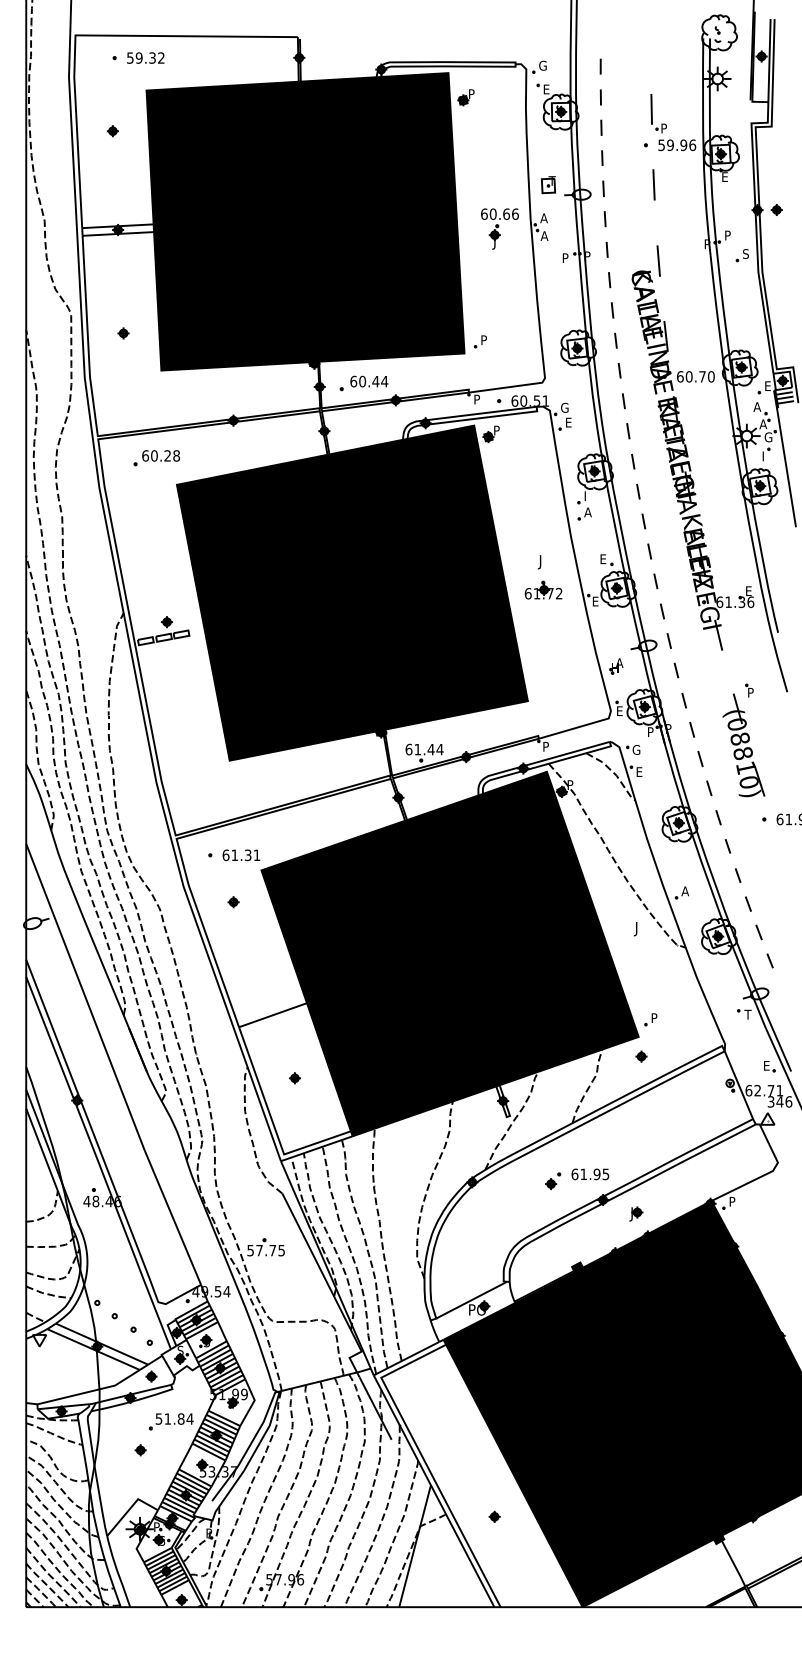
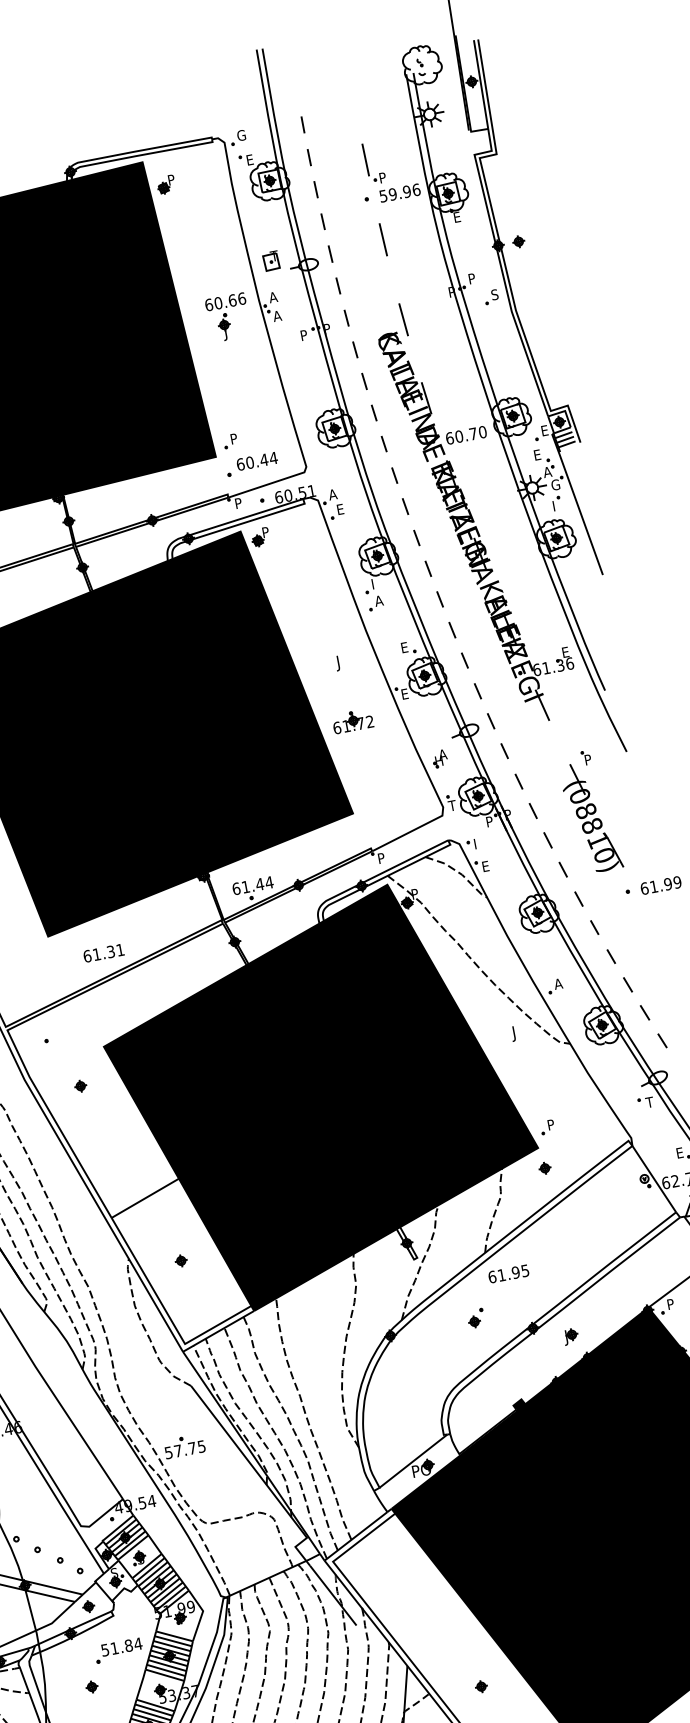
part: (363, 383) -> (251, 464), moved
text: (757, 406) -> (537, 454), A -> E
text: (564, 407) -> (332, 494), G -> A
part: (543, 589) -> (352, 720), moved
text: (619, 711) -> (452, 806), E -> T
text: (636, 749) -> (478, 843), G -> I
text: (241, 855) -> (103, 953), moved
text: (590, 1174) -> (508, 1274), moved

